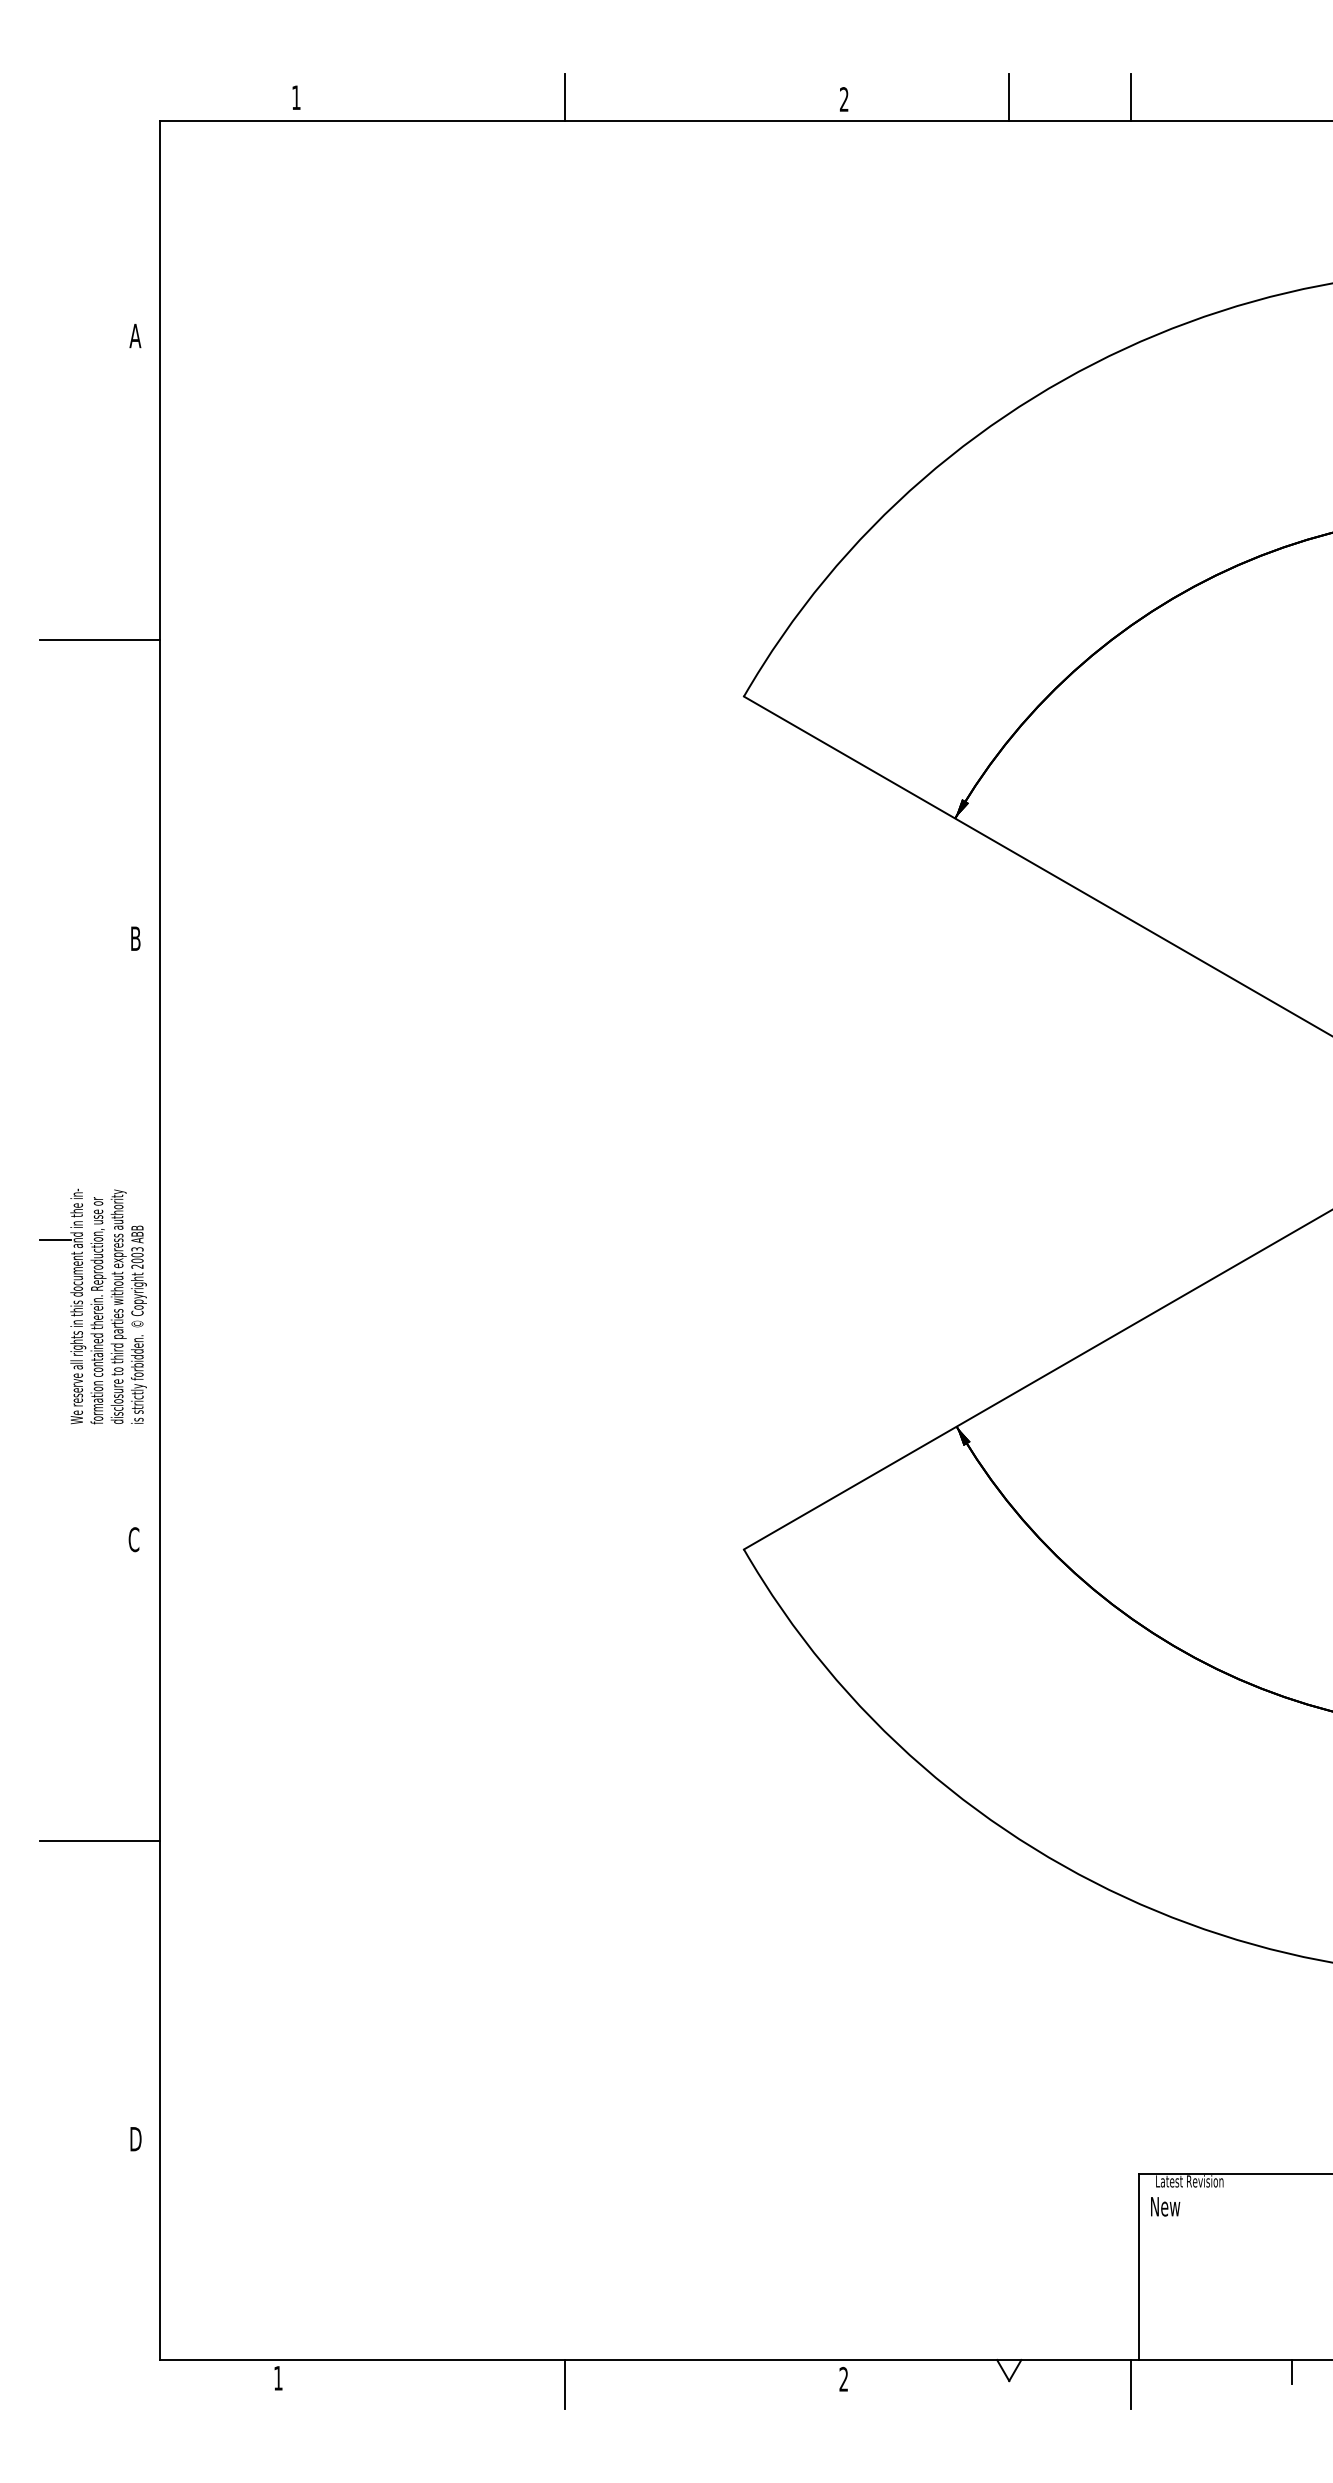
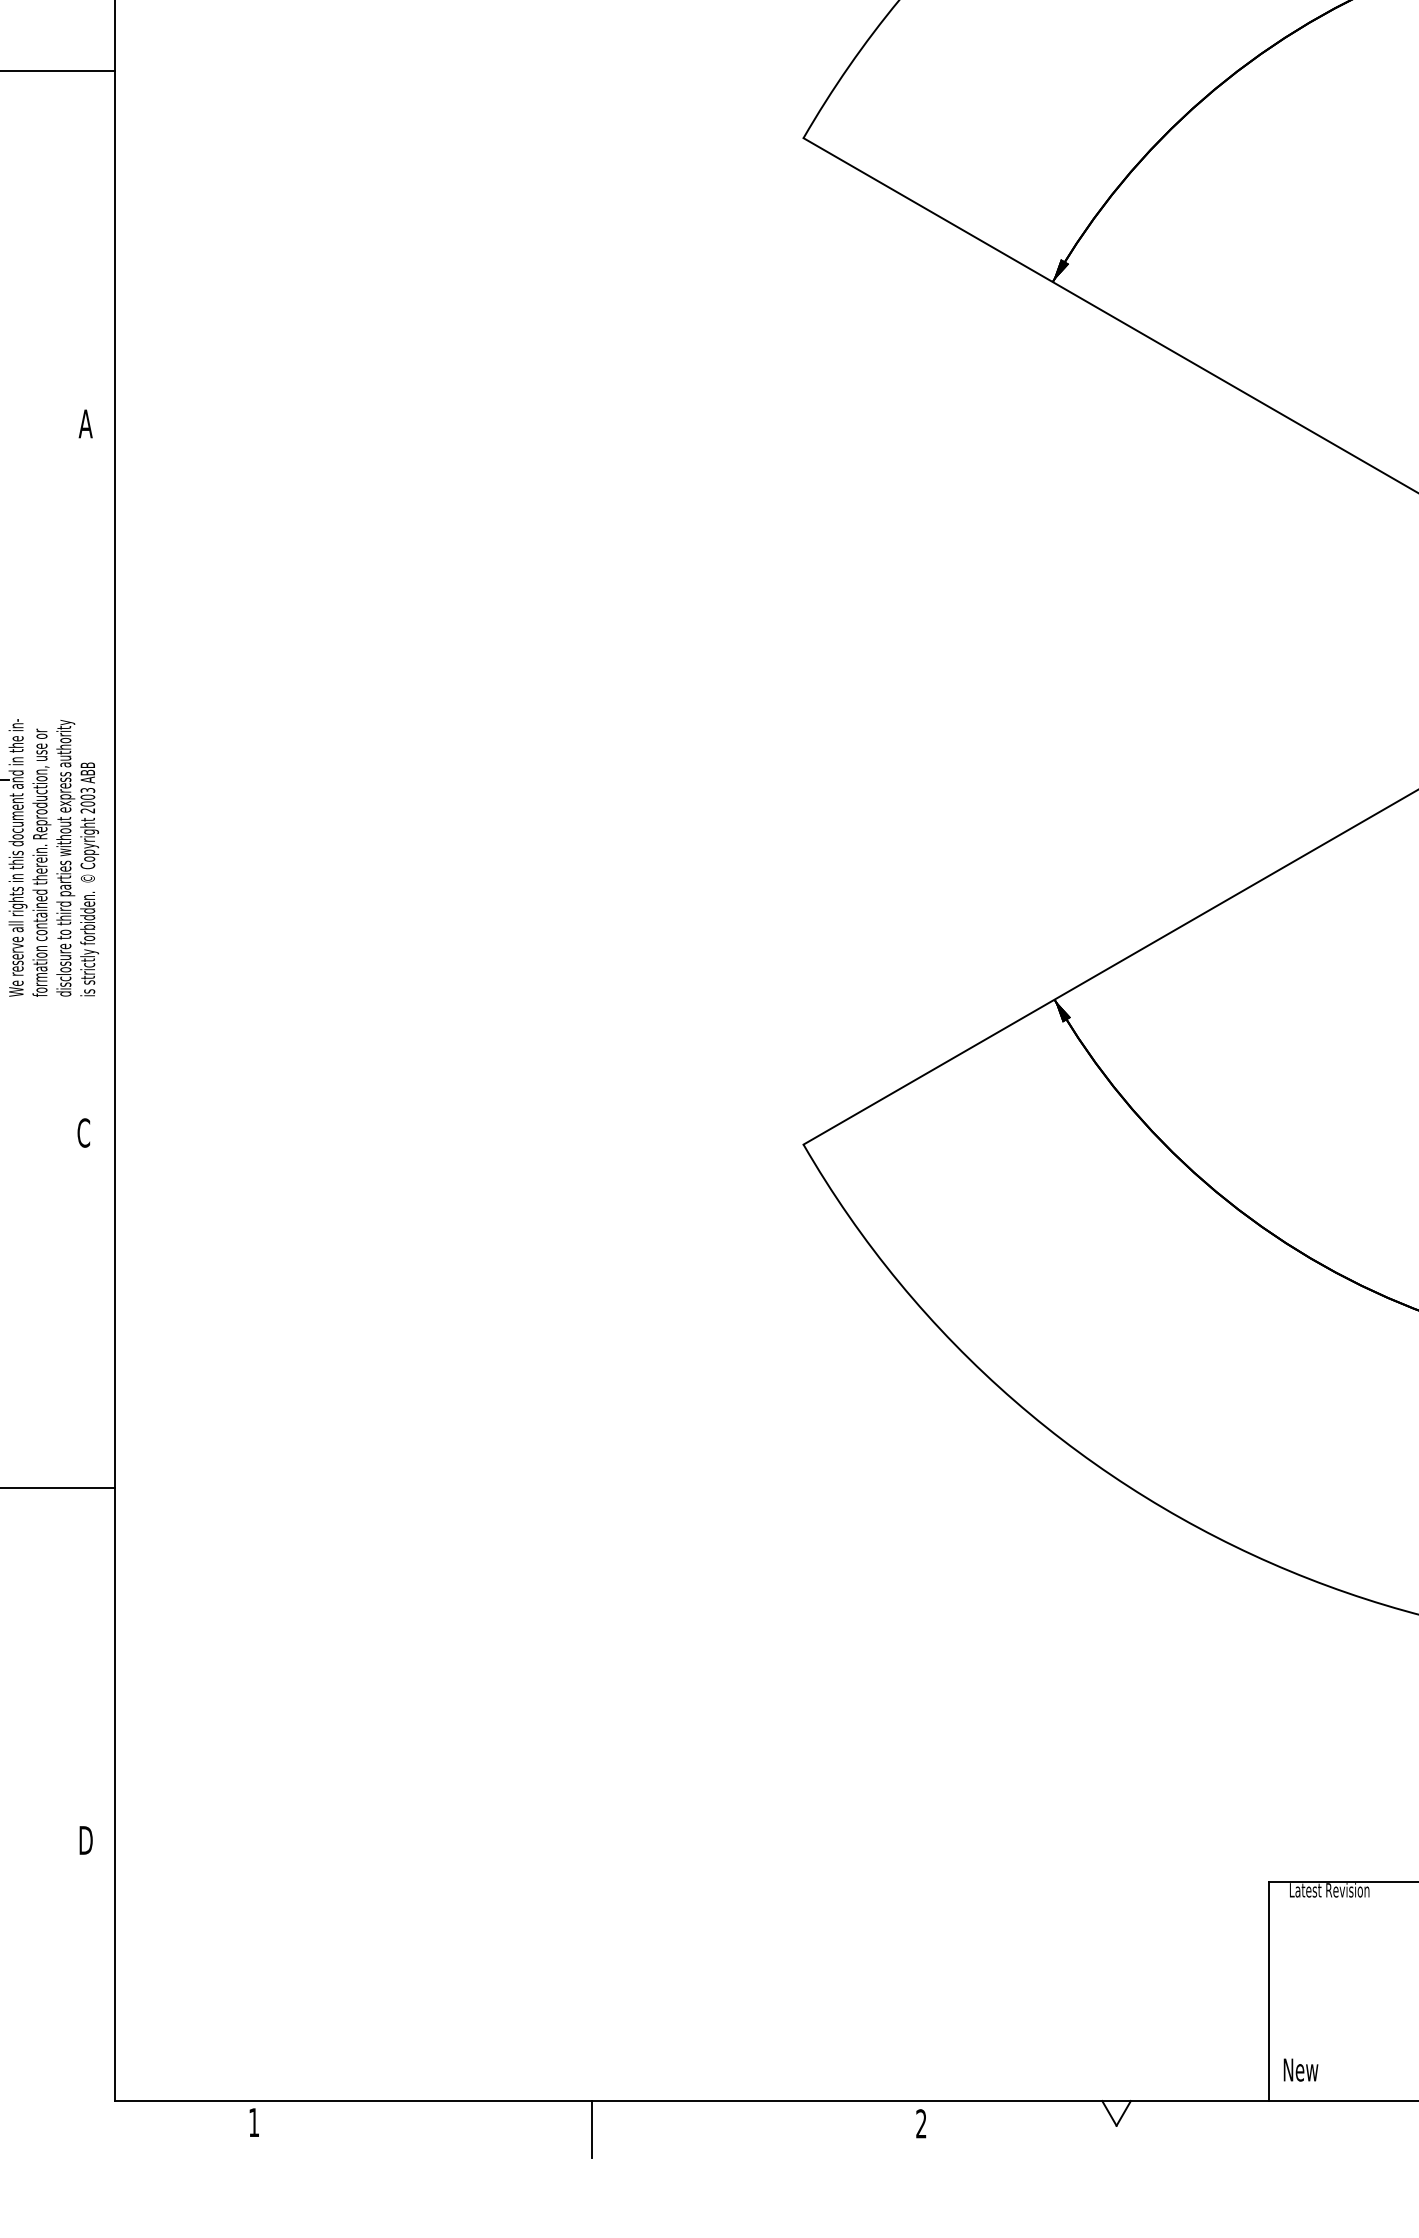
text: (135, 938) -> (85, 423), B -> A
text: (1165, 2206) -> (1300, 2069), moved
line: (1130, 2384) -> (1259, 2129), removed

